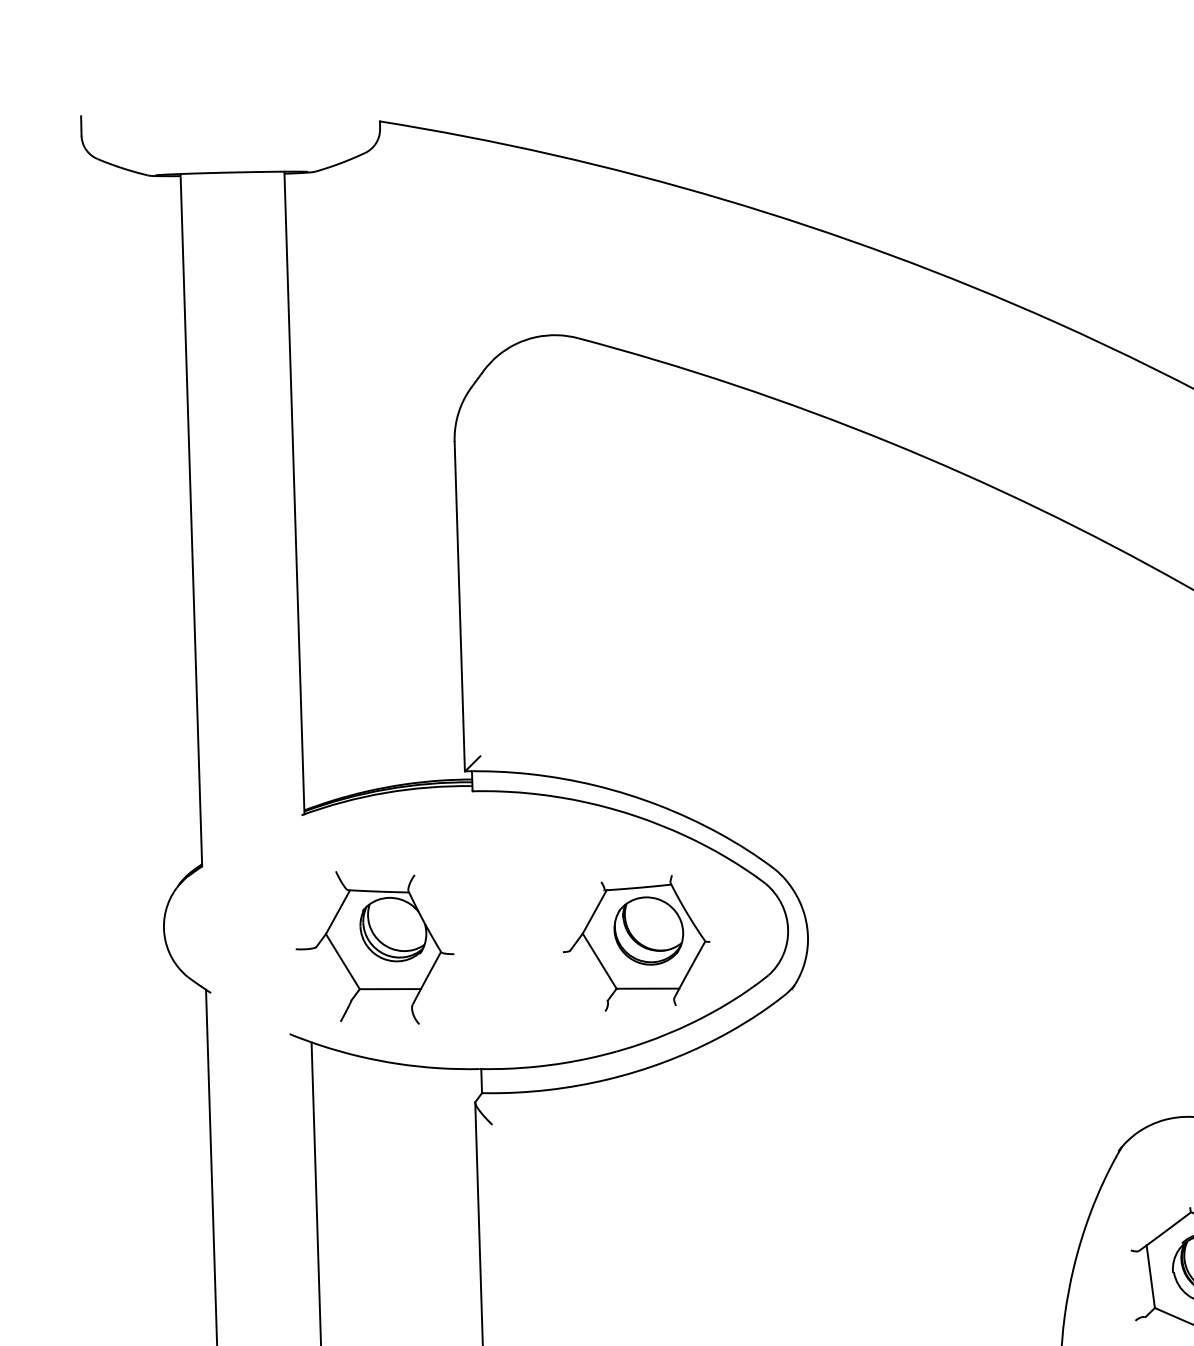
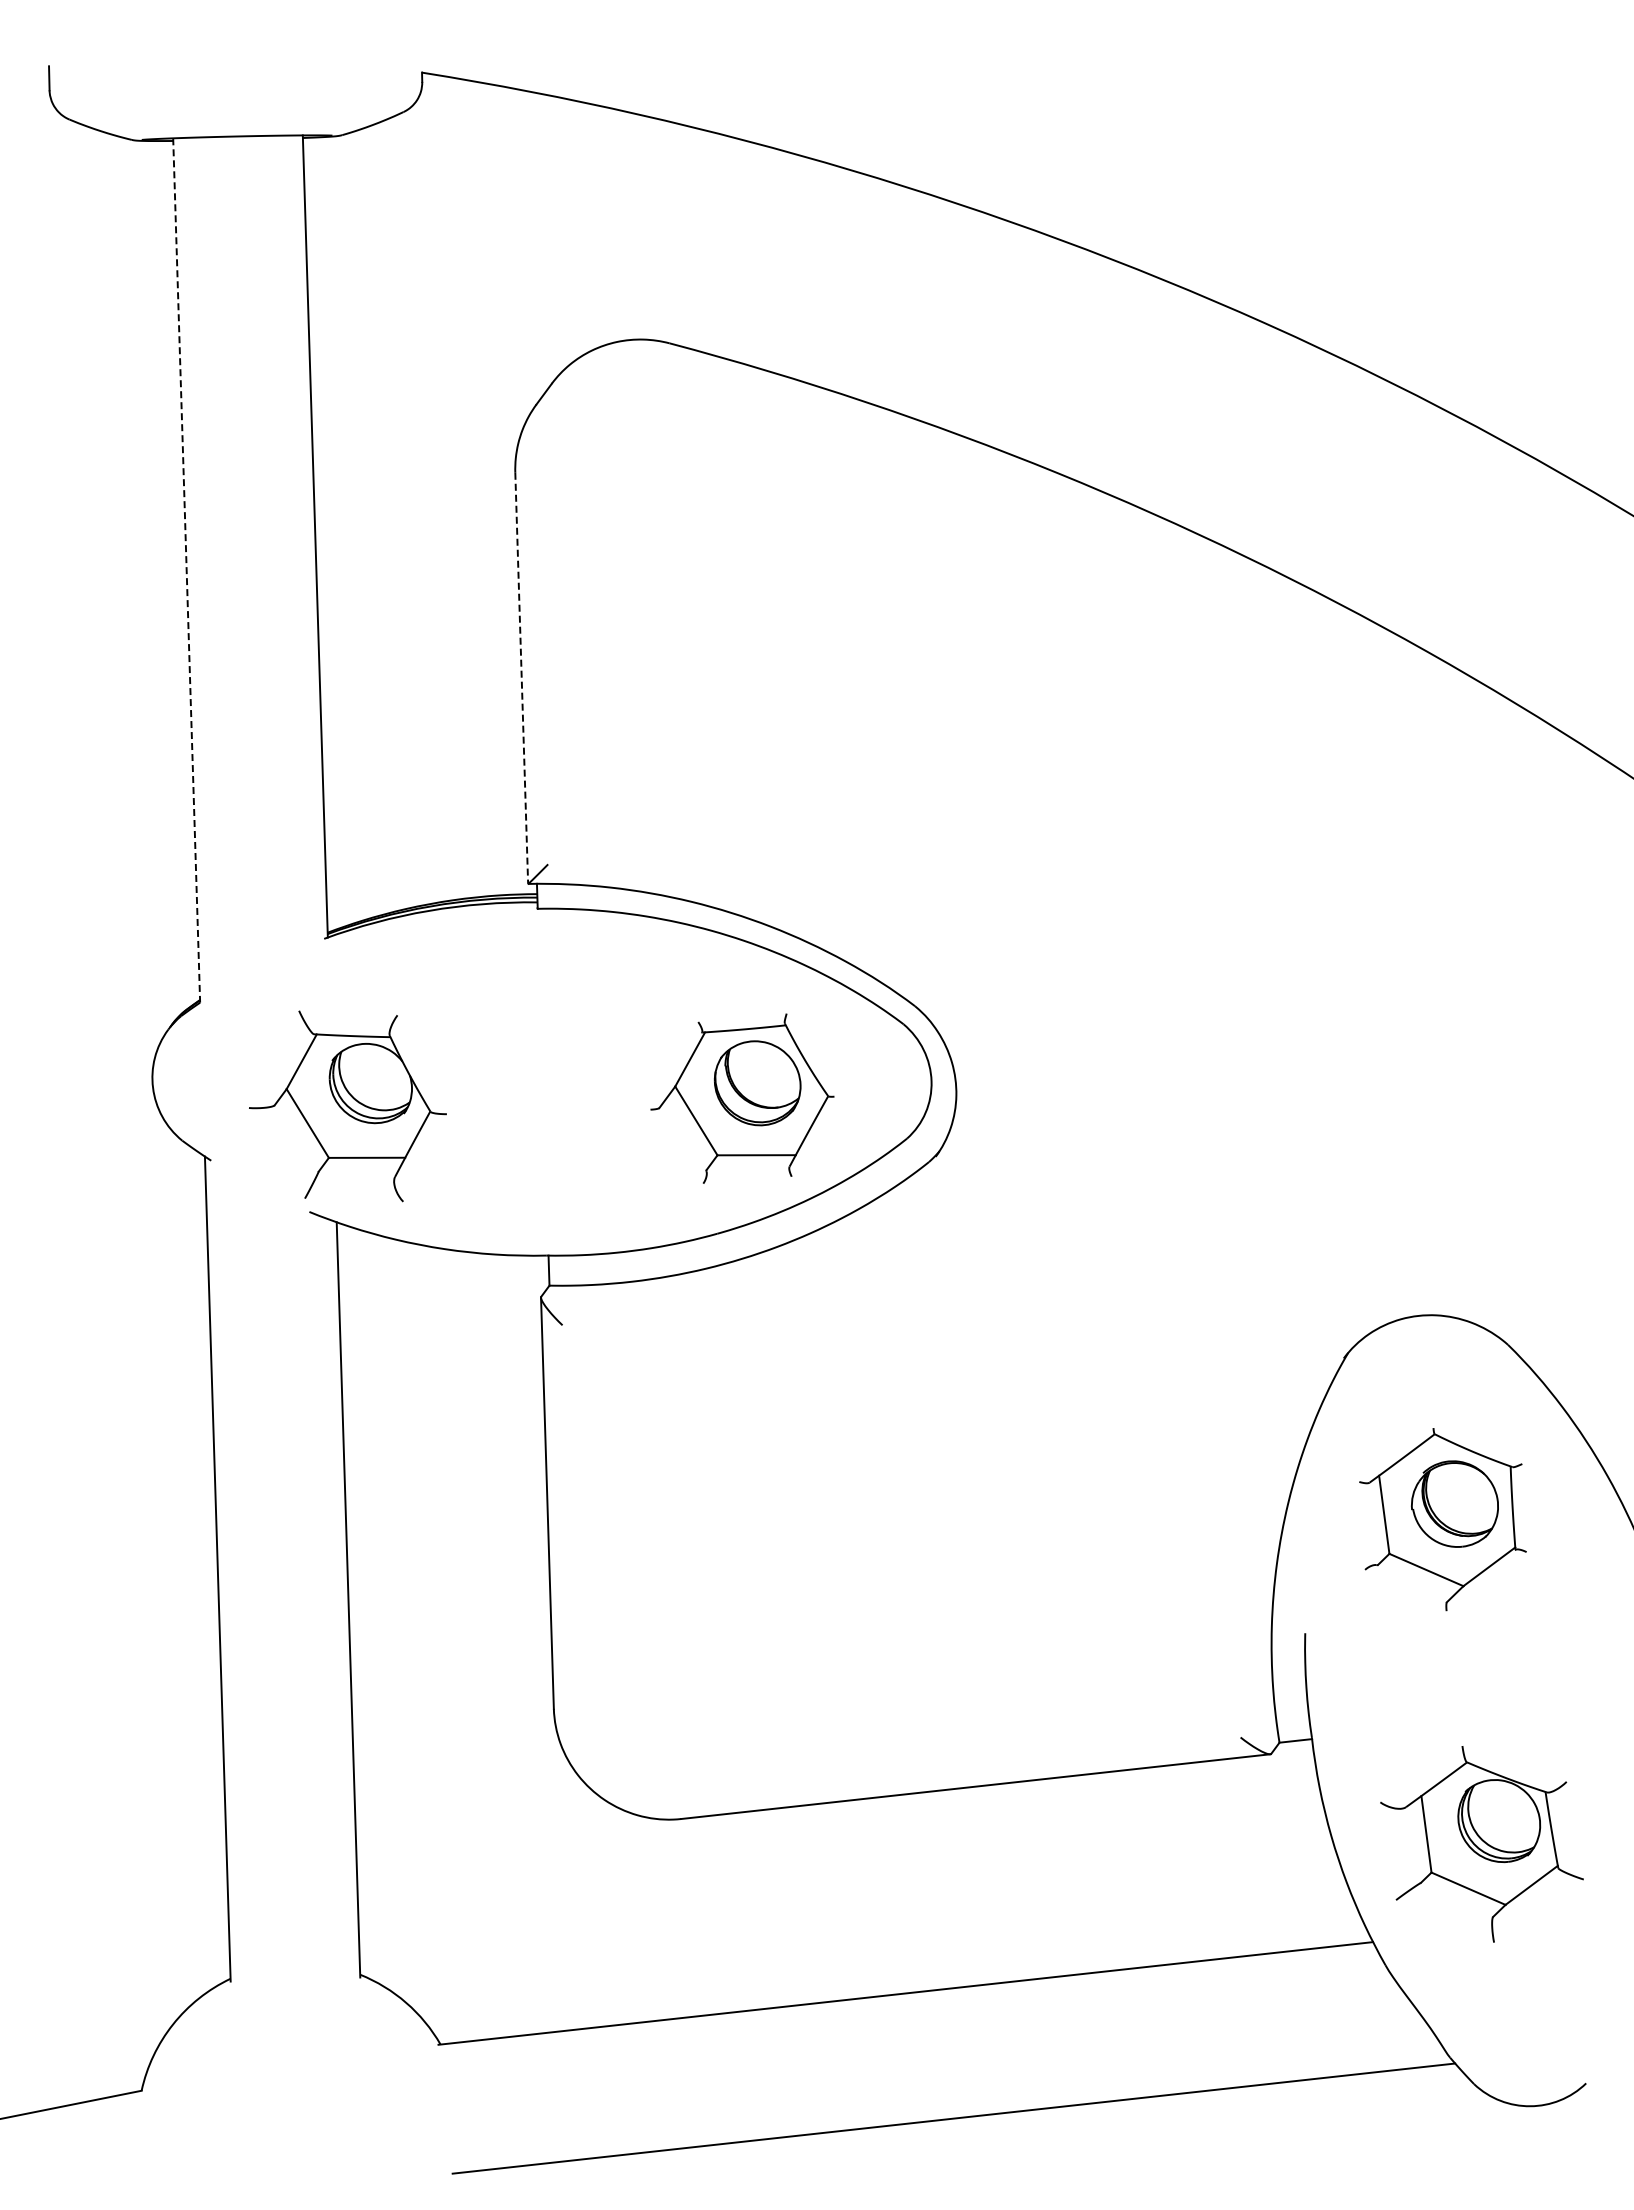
line: (191, 521) -> (186, 571), solid -> dashed
line: (459, 606) -> (521, 678), solid -> dashed
part: (374, 948) -> (347, 1106), moved

